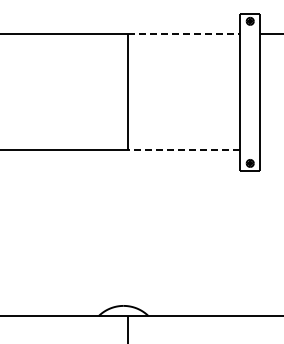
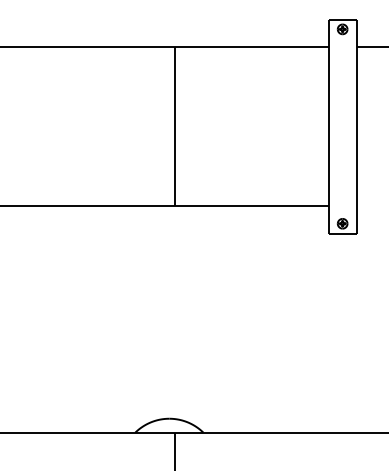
line: (184, 34) -> (252, 47), dashed -> solid
line: (183, 150) -> (251, 206), dashed -> solid

